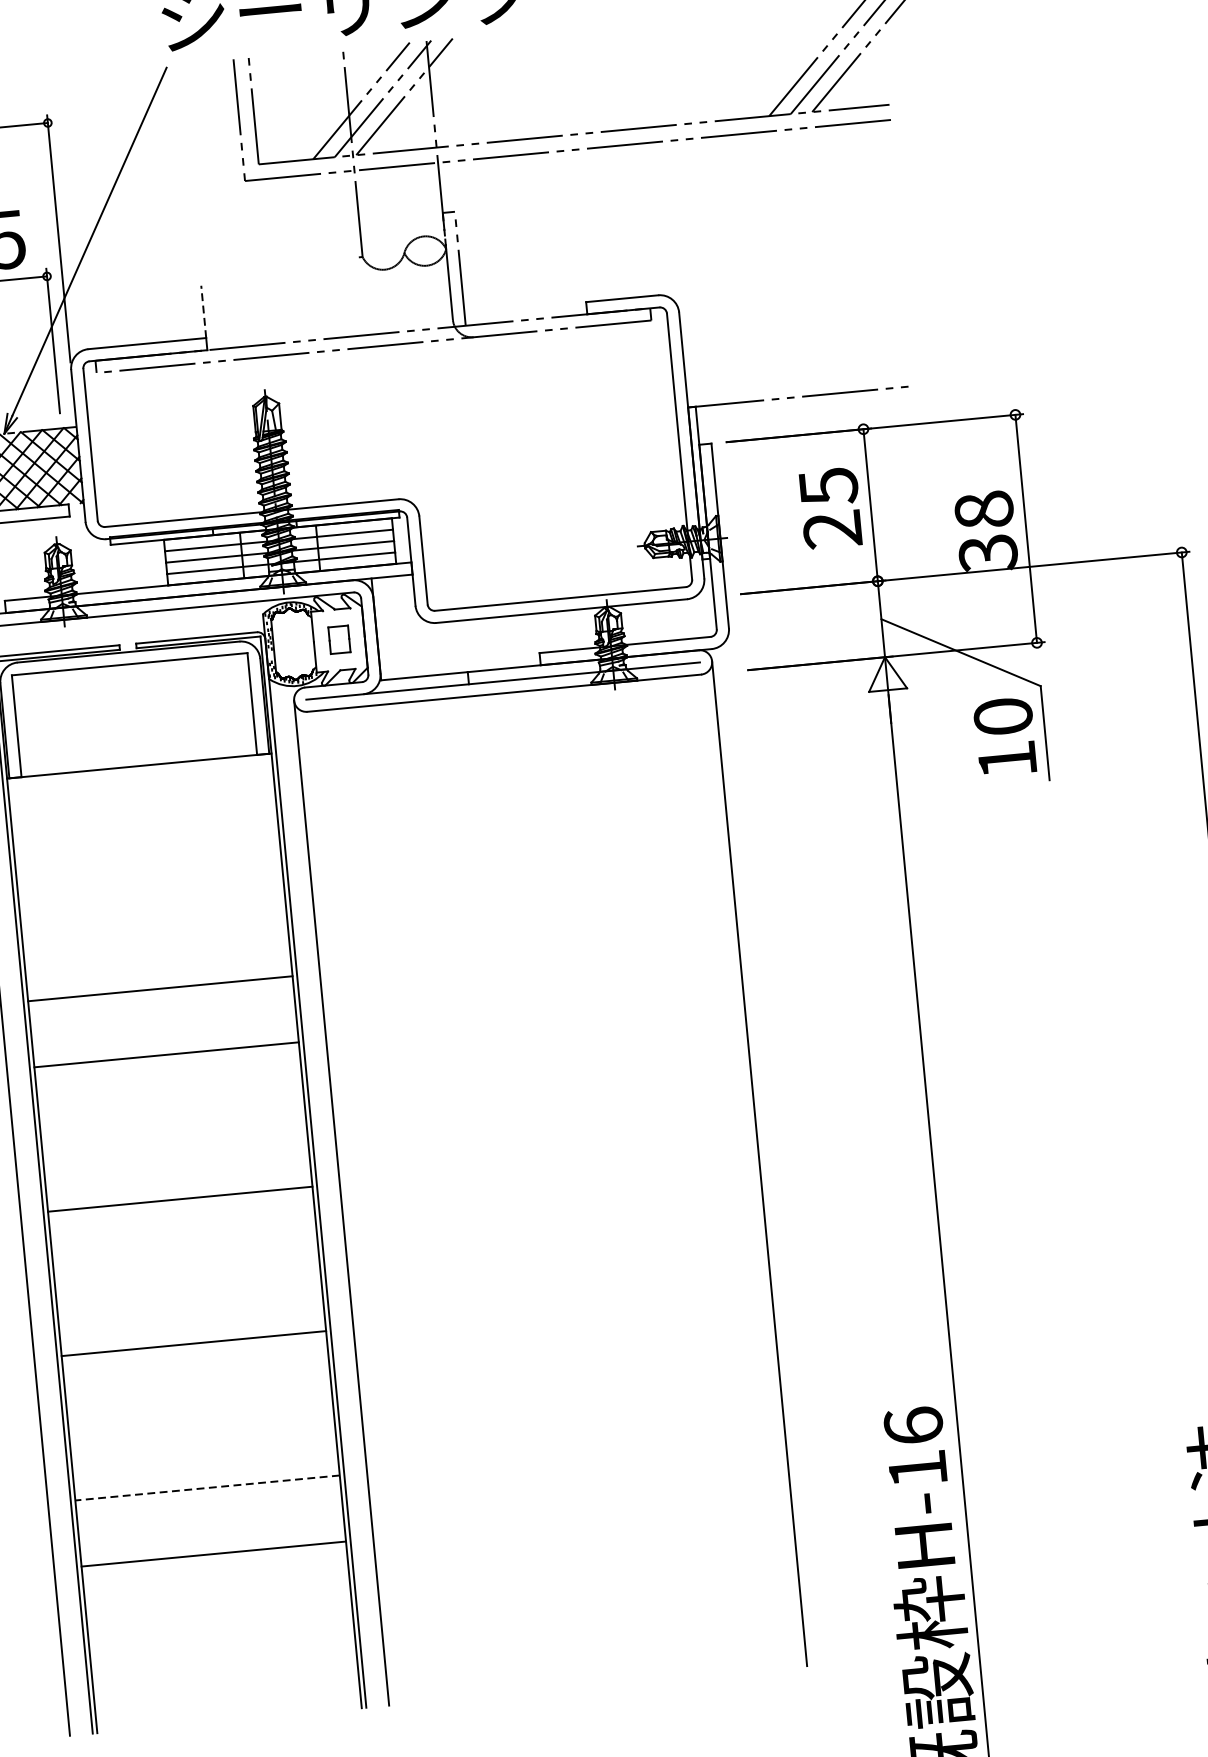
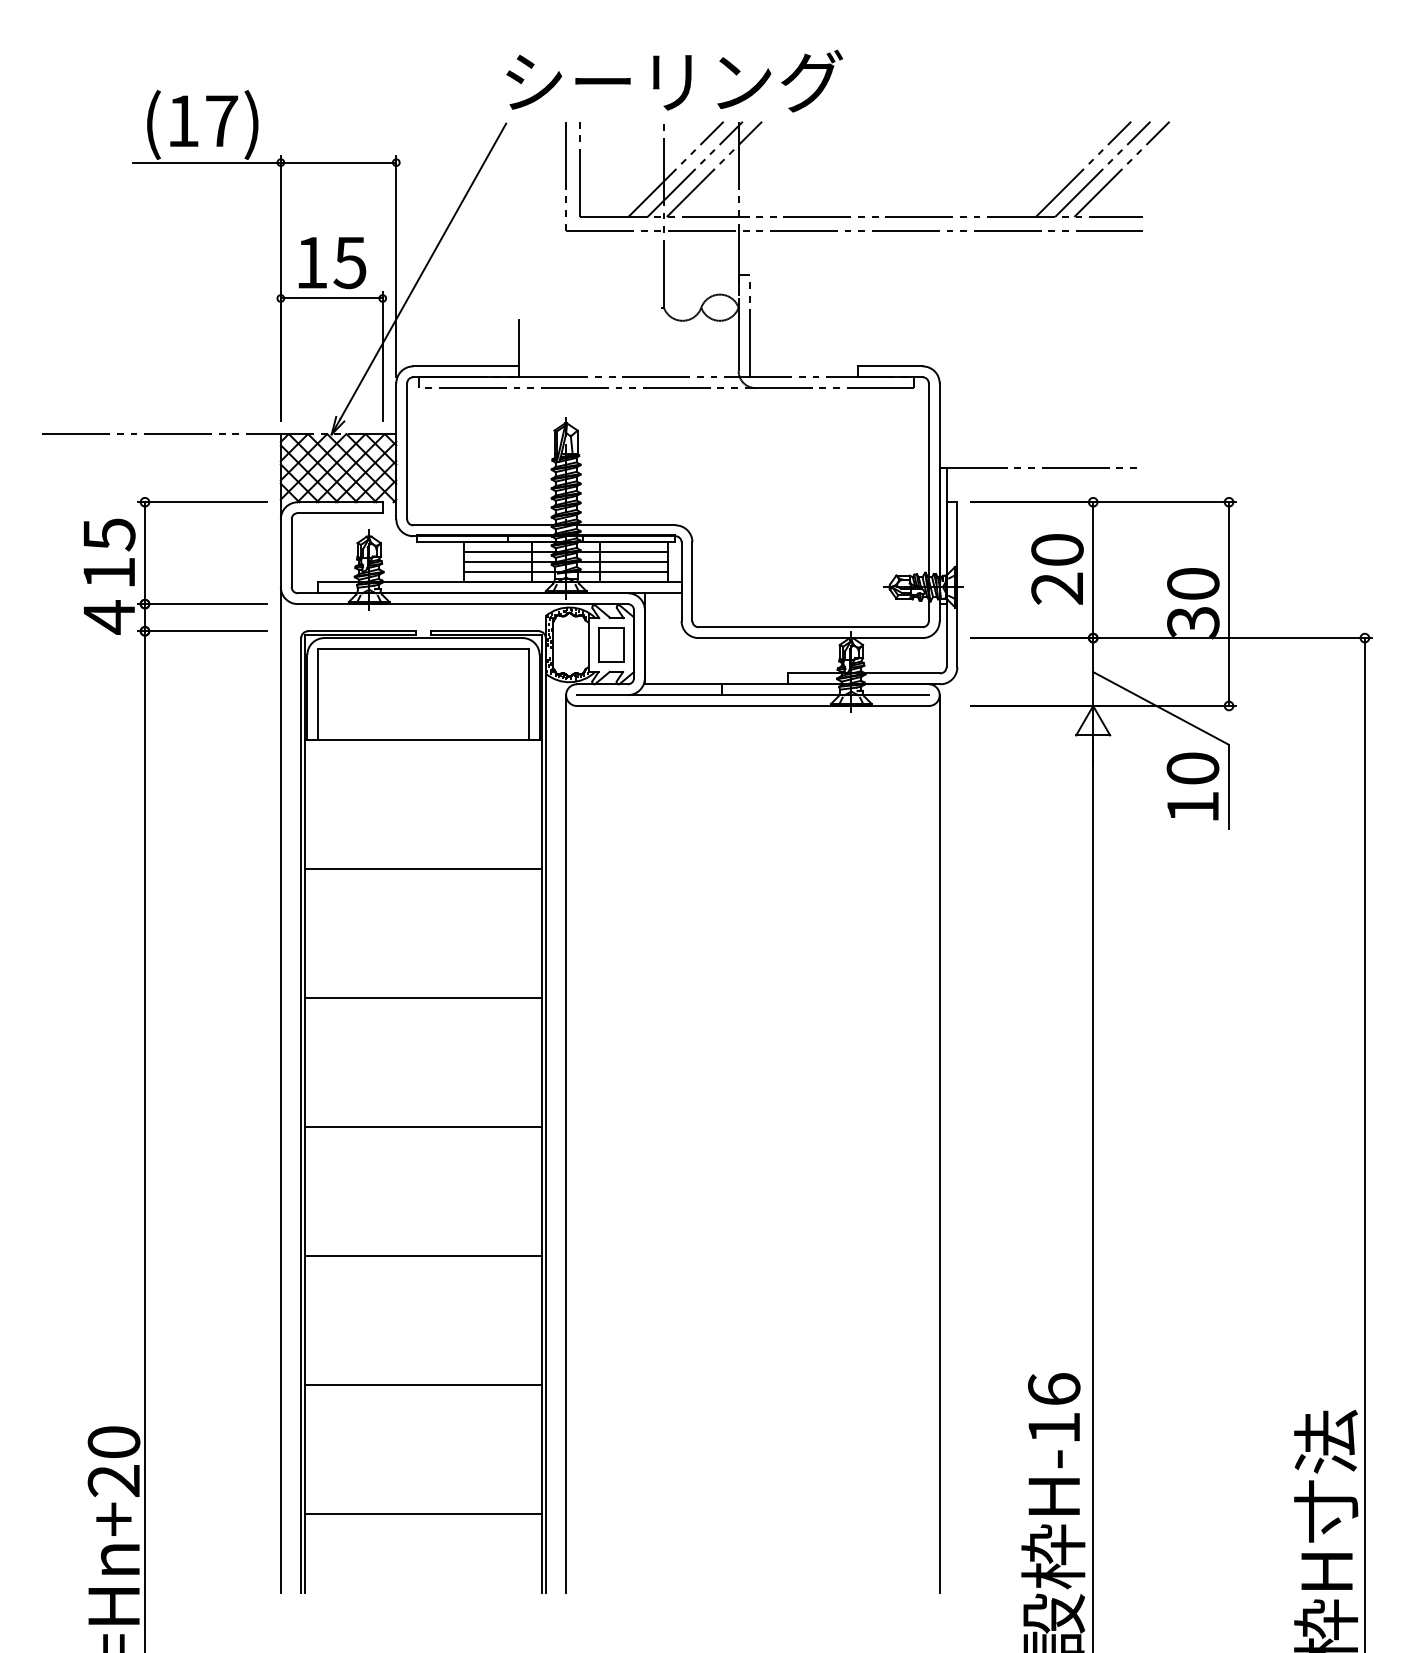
line: (203, 311) -> (518, 342), dashed -> solid
text: (828, 487) -> (1057, 550), 25 -> 20
text: (984, 509) -> (1193, 583), 38 -> 30
part: (339, 639) -> (611, 644), size x1.43
line: (160, 989) -> (423, 869), moved
line: (206, 1488) -> (422, 1385), dashed -> solid
line: (213, 1554) -> (423, 1514), moved

